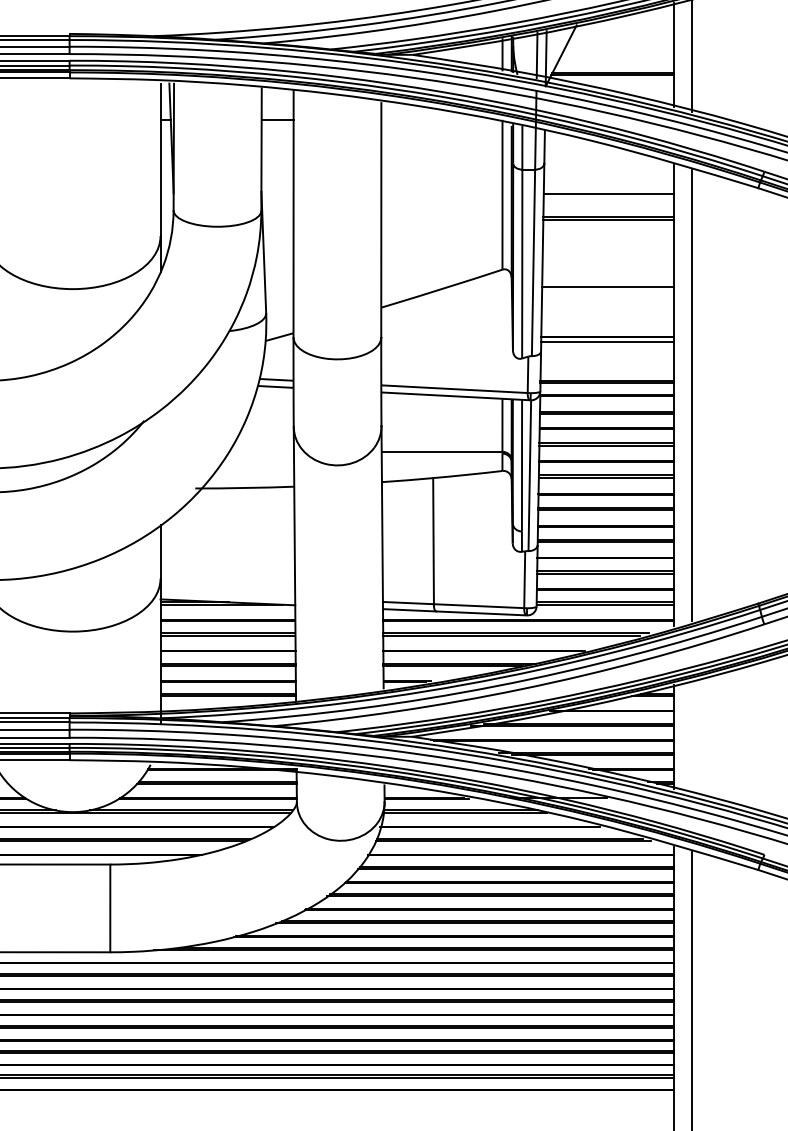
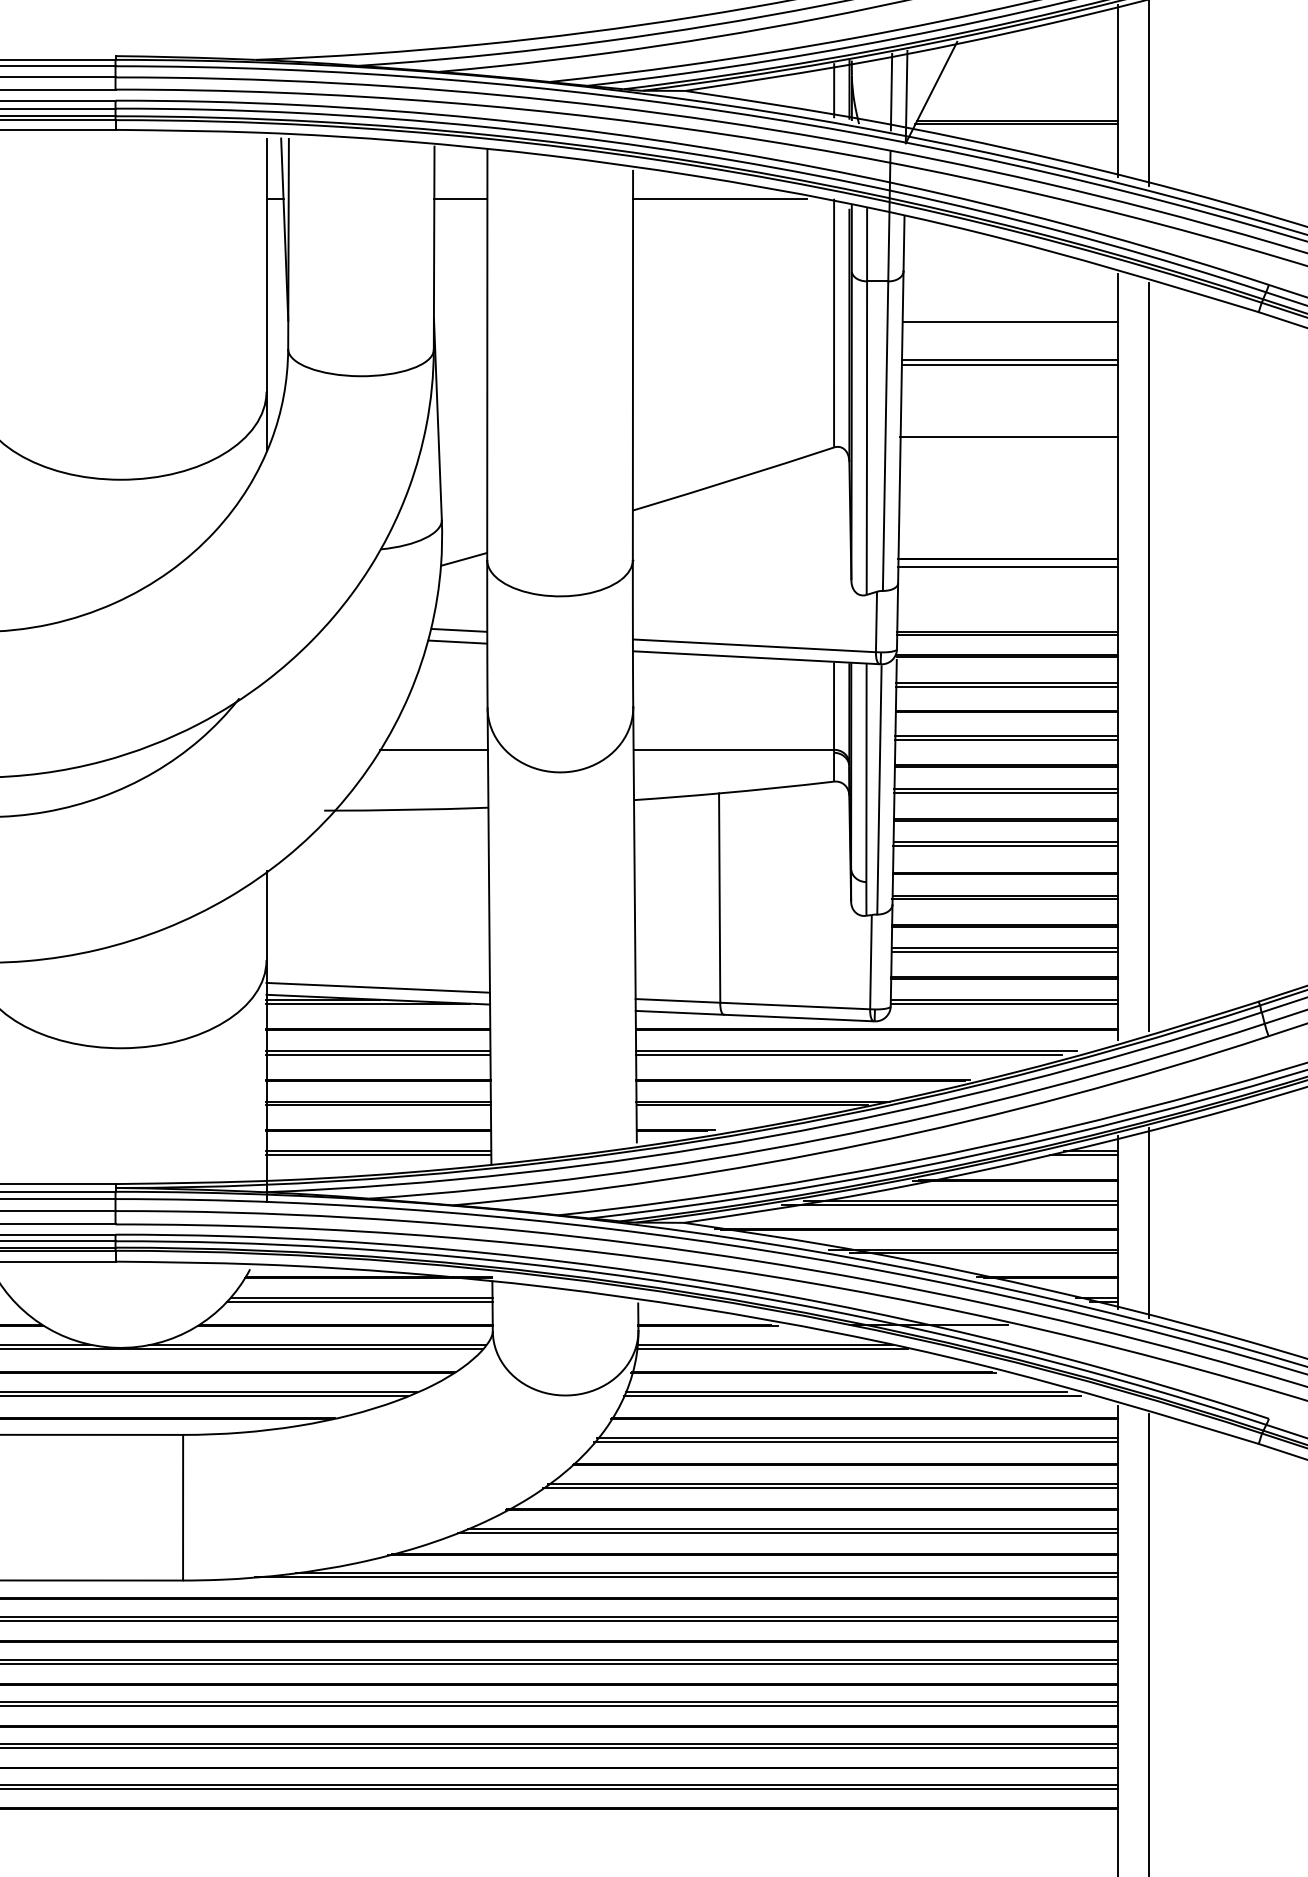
line: (433, 119) -> (719, 198), added
line: (607, 287) -> (1008, 437), moved
line: (261, 451) -> (434, 749), added
line: (227, 595) -> (377, 988), added
line: (692, 736) -> (1149, 1222), added

